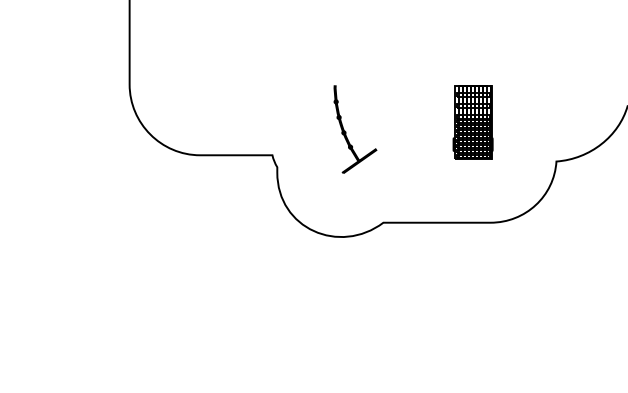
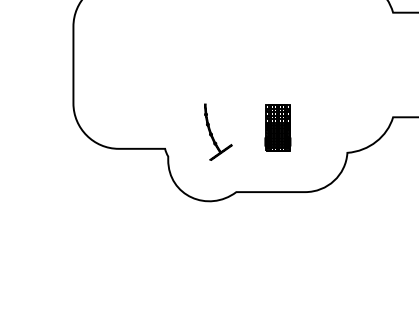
part: (472, 122) -> (277, 127), moved

